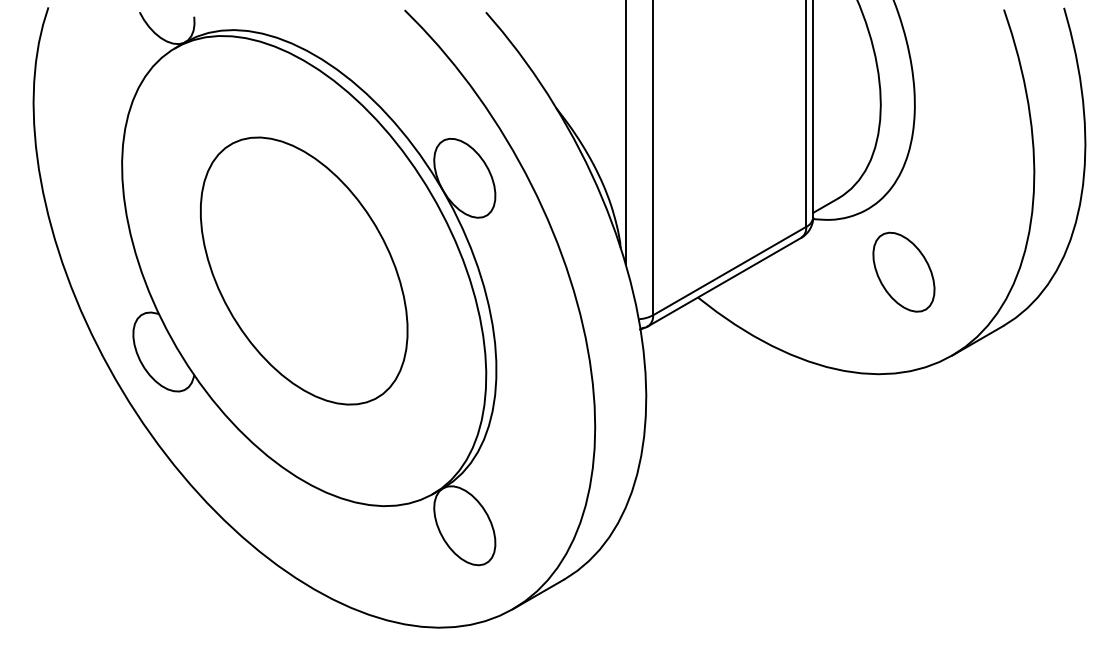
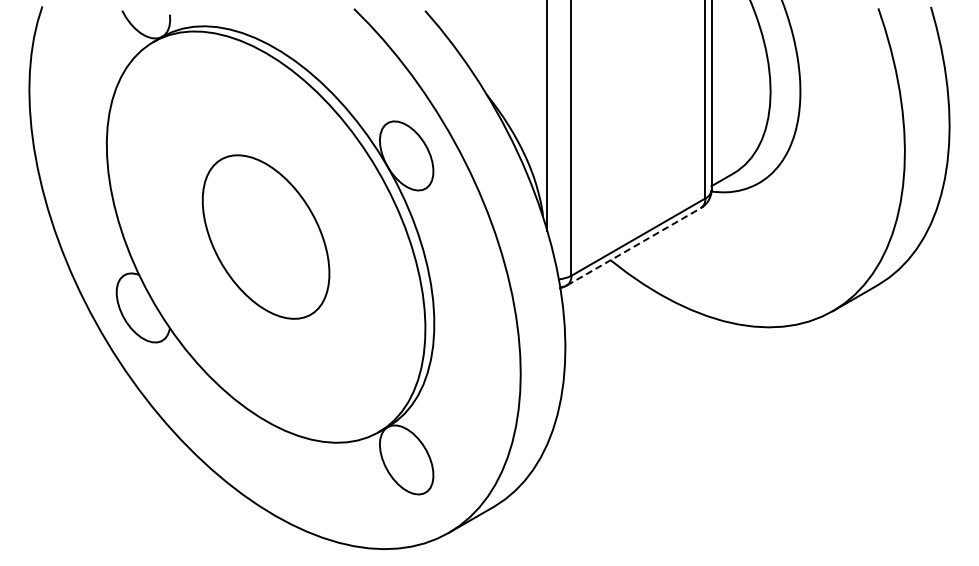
part: (303, 270) -> (265, 236), size x0.7
part: (903, 271) -> (790, 237), removed
line: (725, 281) -> (634, 246), solid -> dashed

